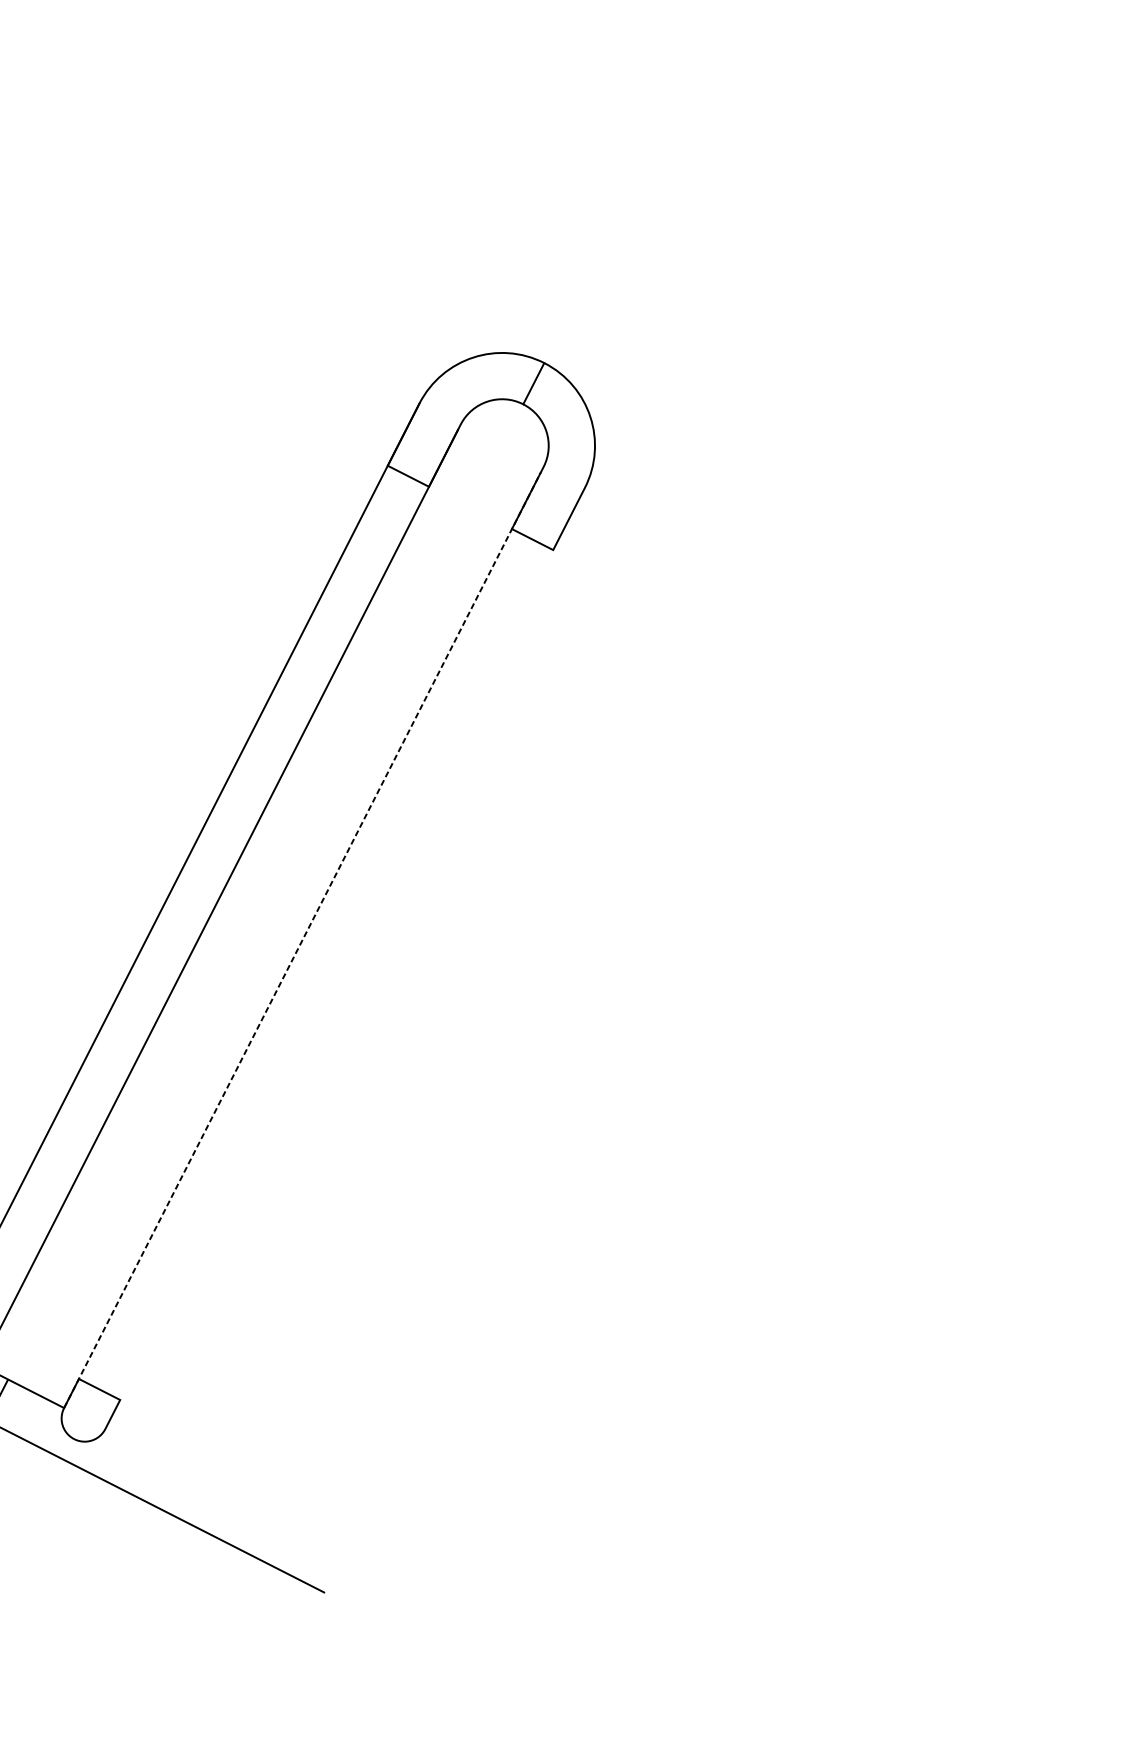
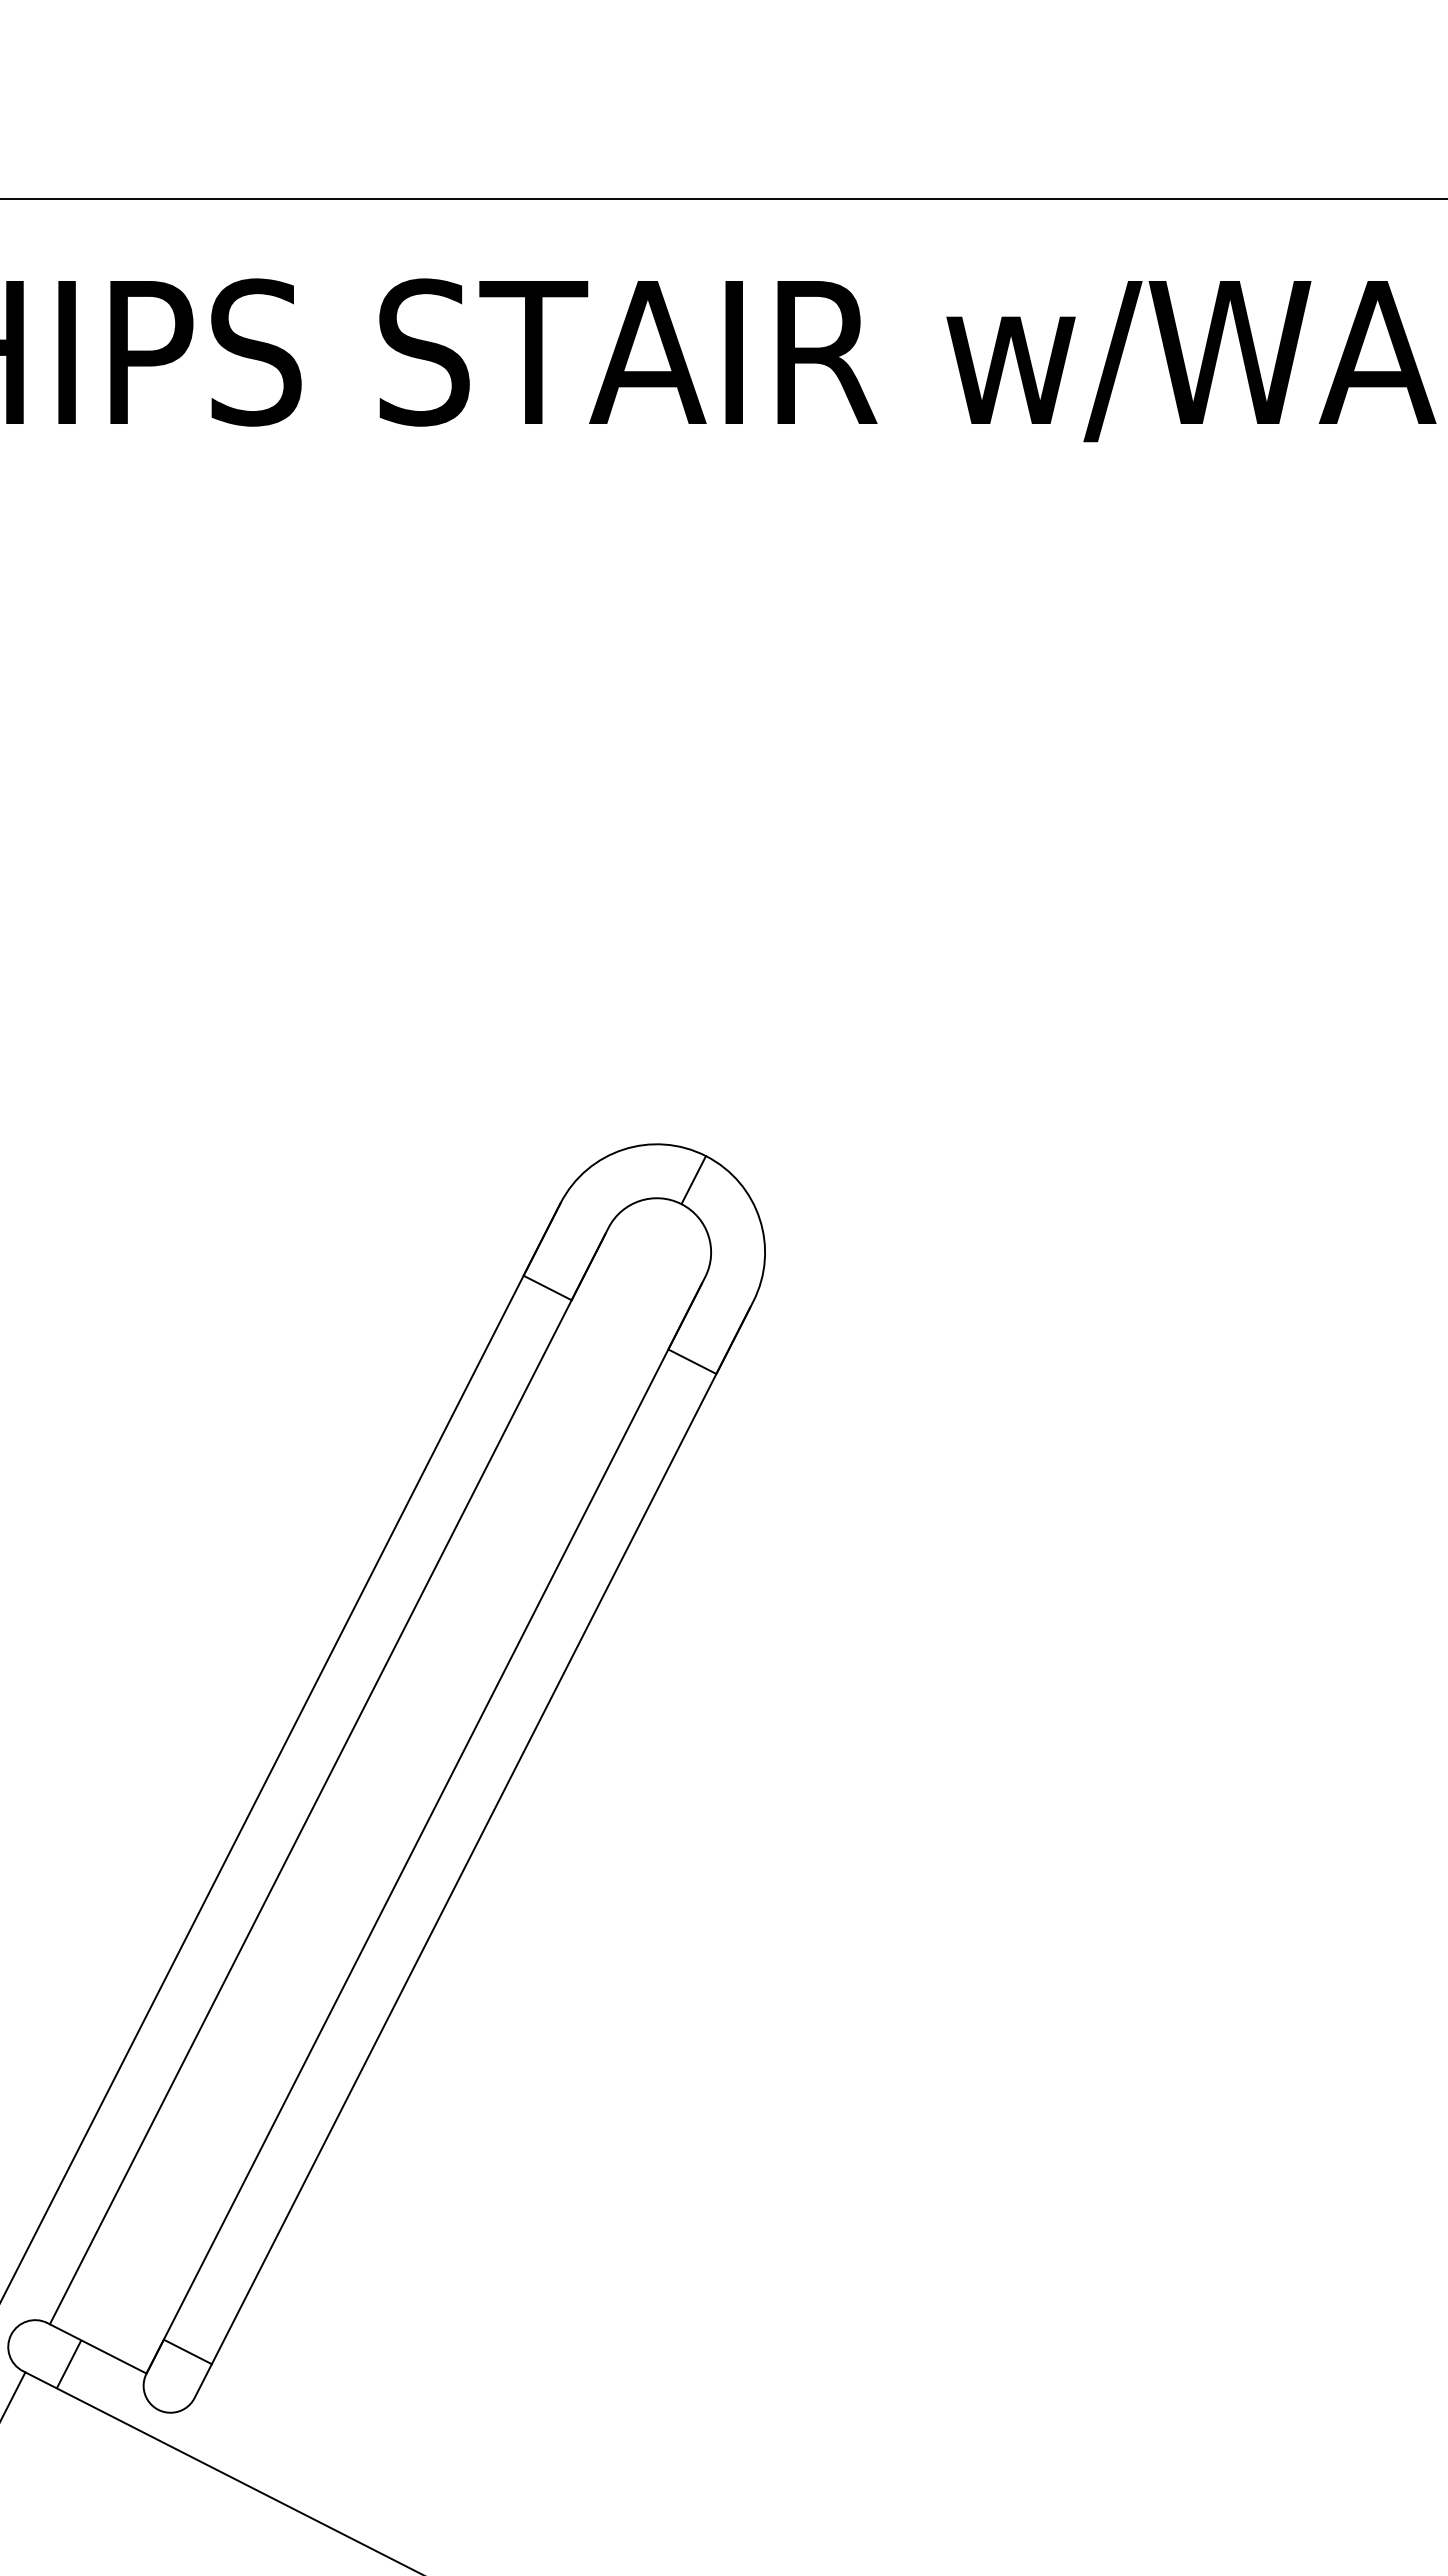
line: (302, 940) -> (424, 1828), dashed -> solid
line: (350, 946) -> (480, 1835), added

